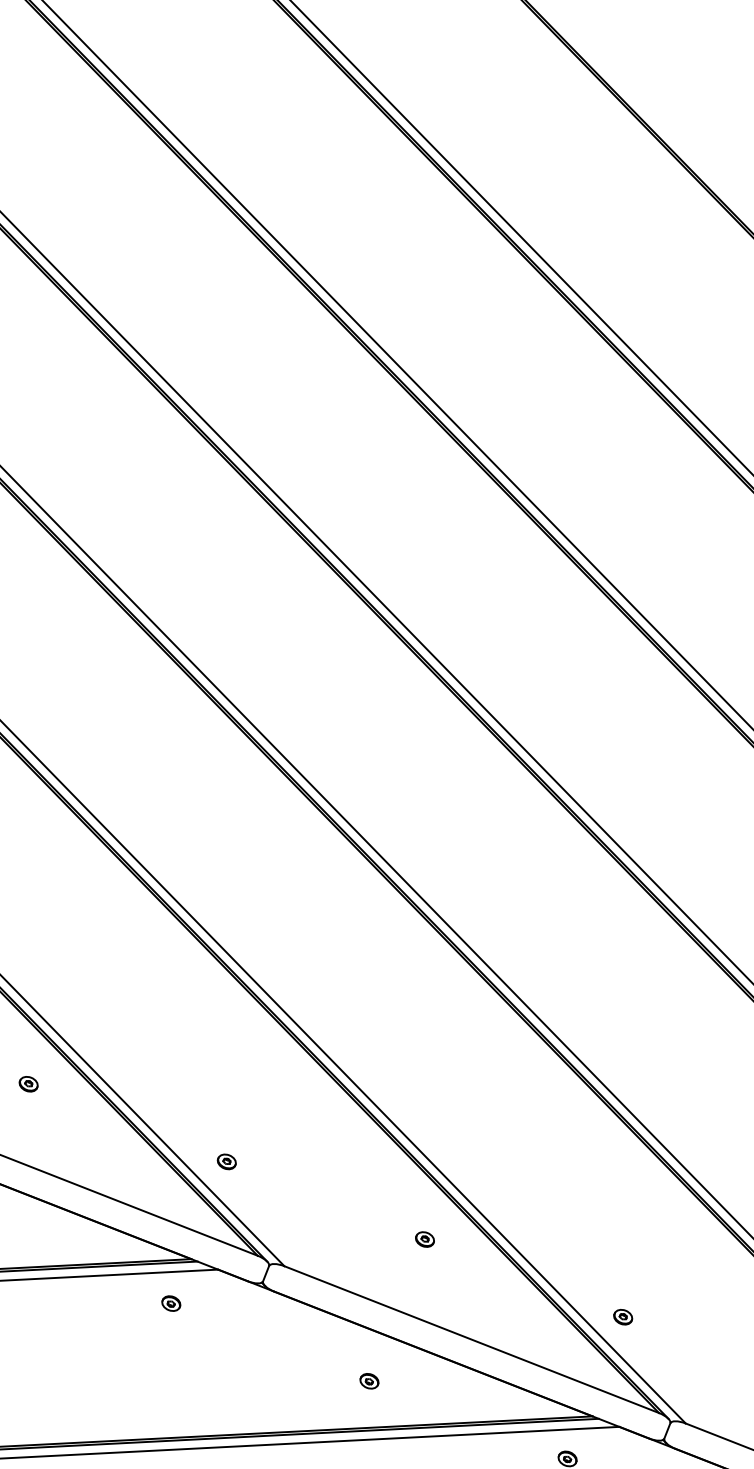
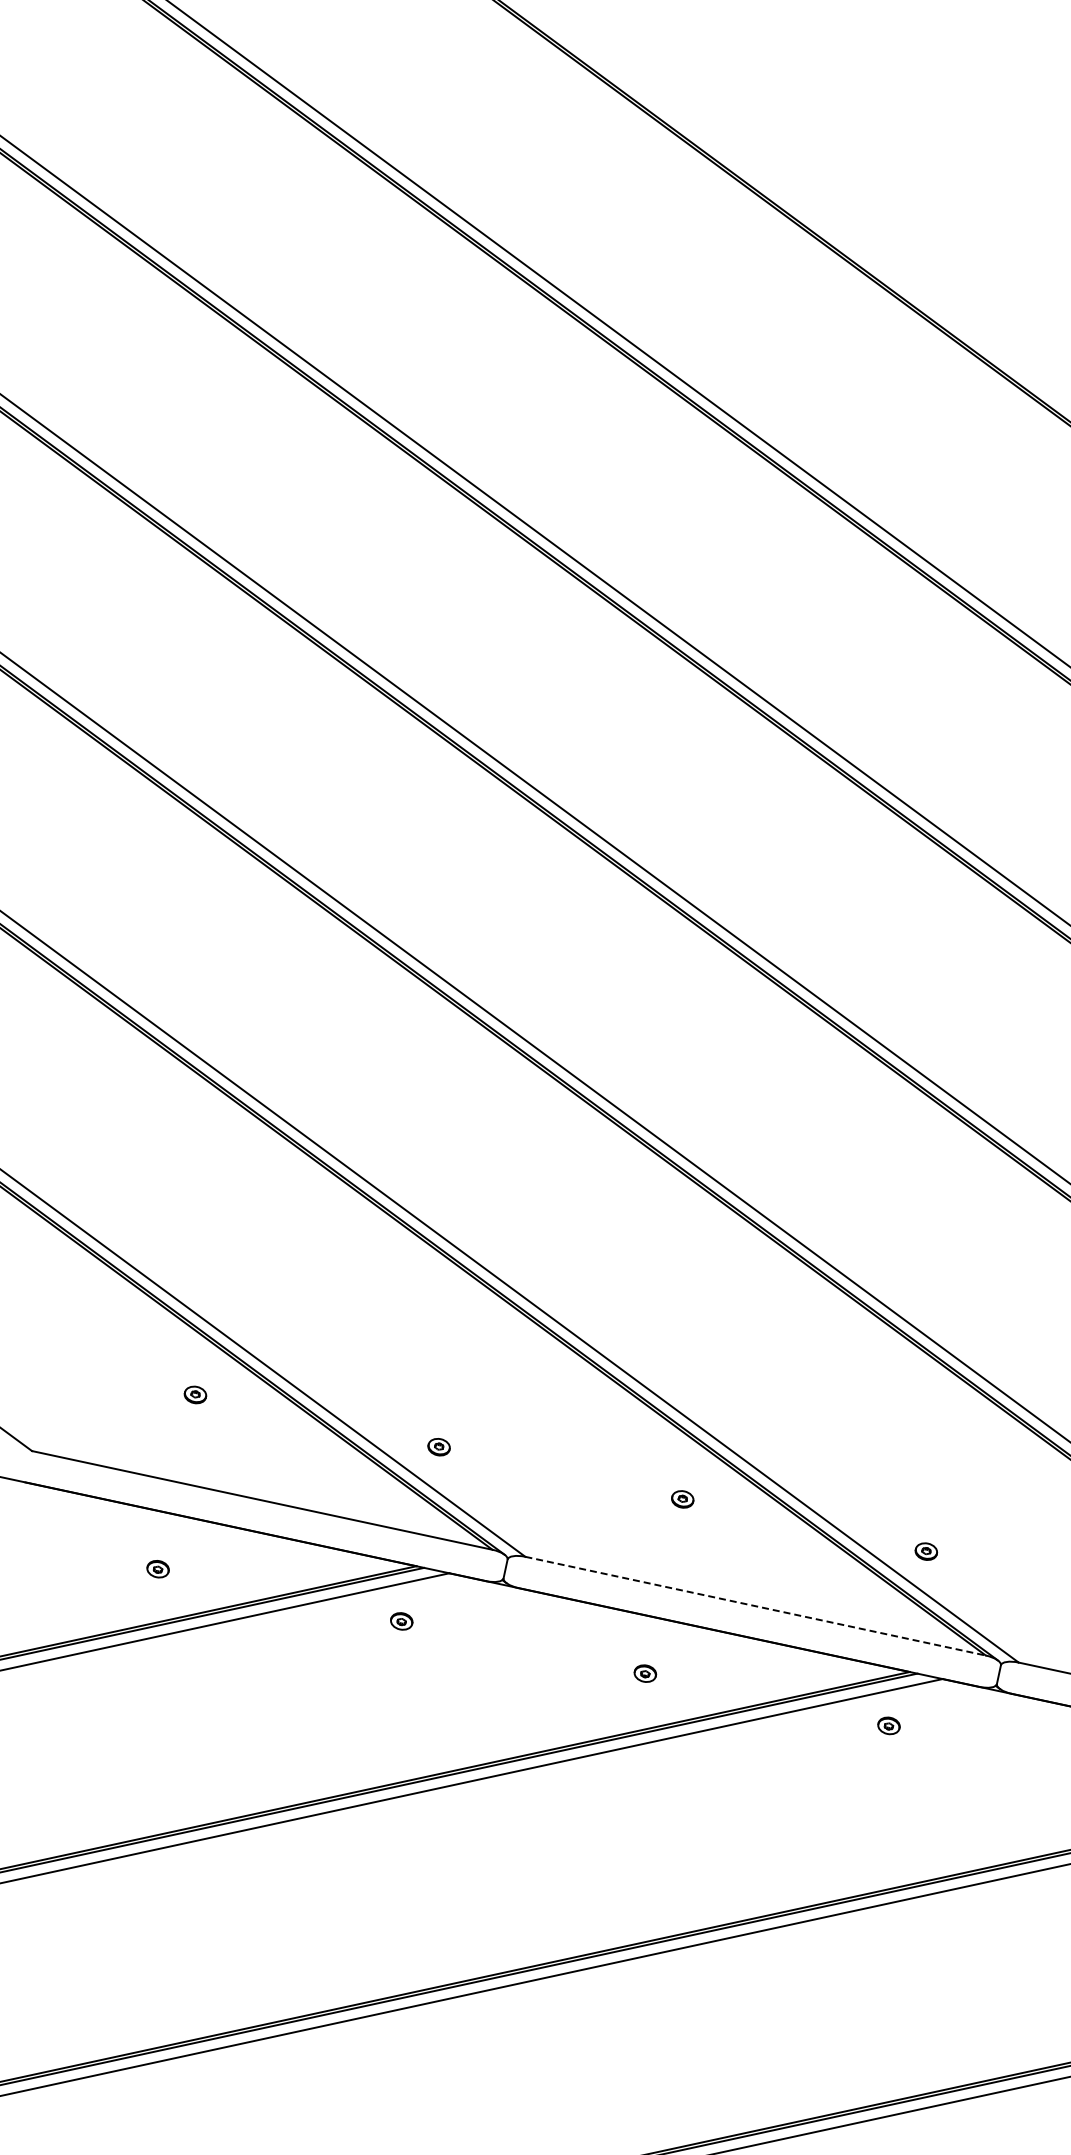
line: (472, 1340) -> (756, 1606), solid -> dashed

